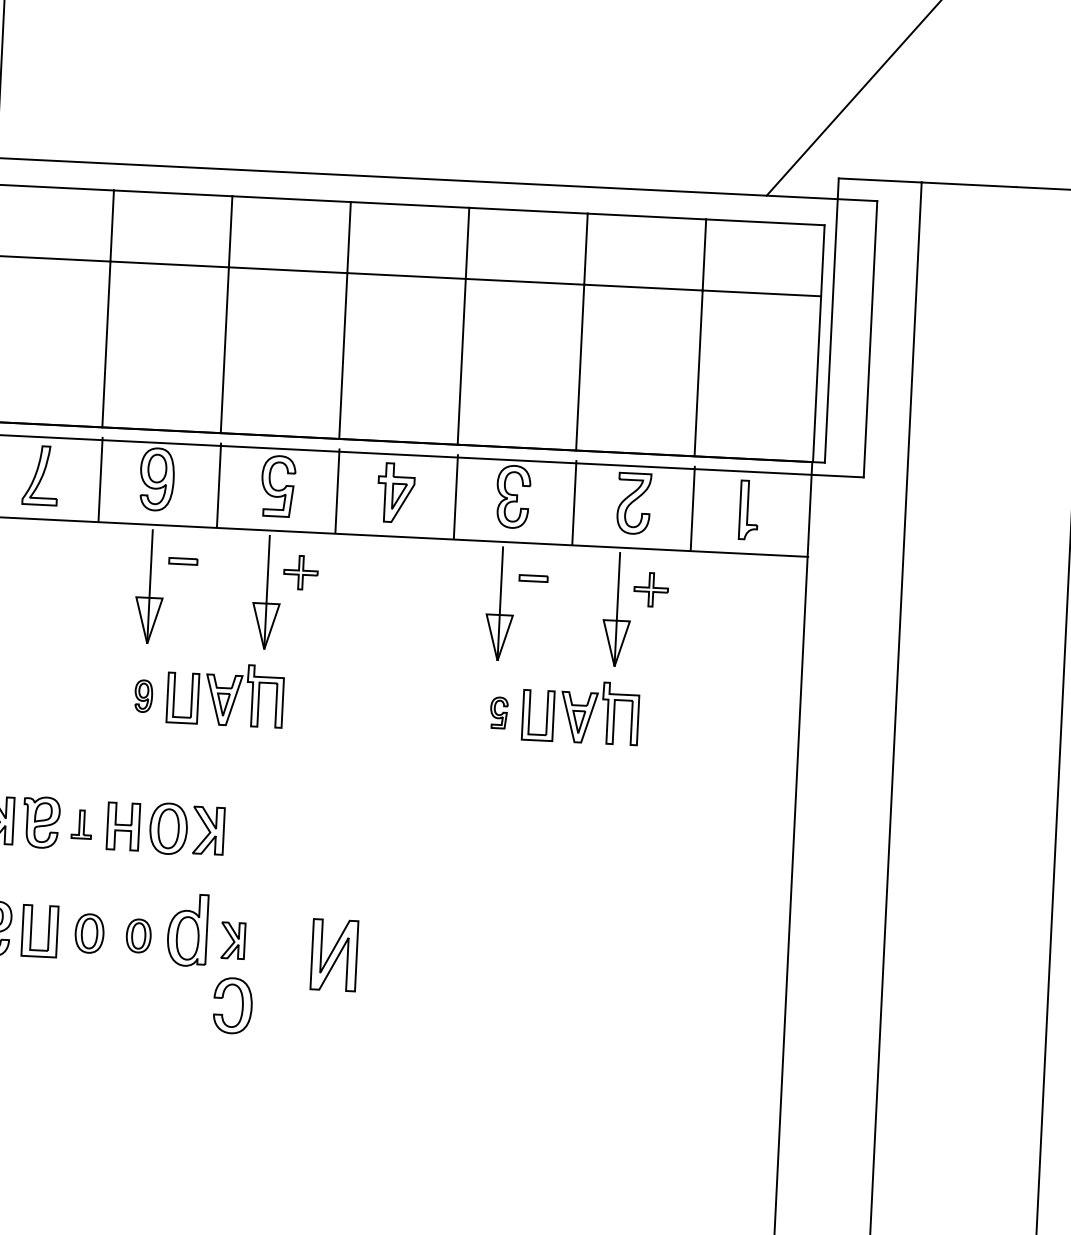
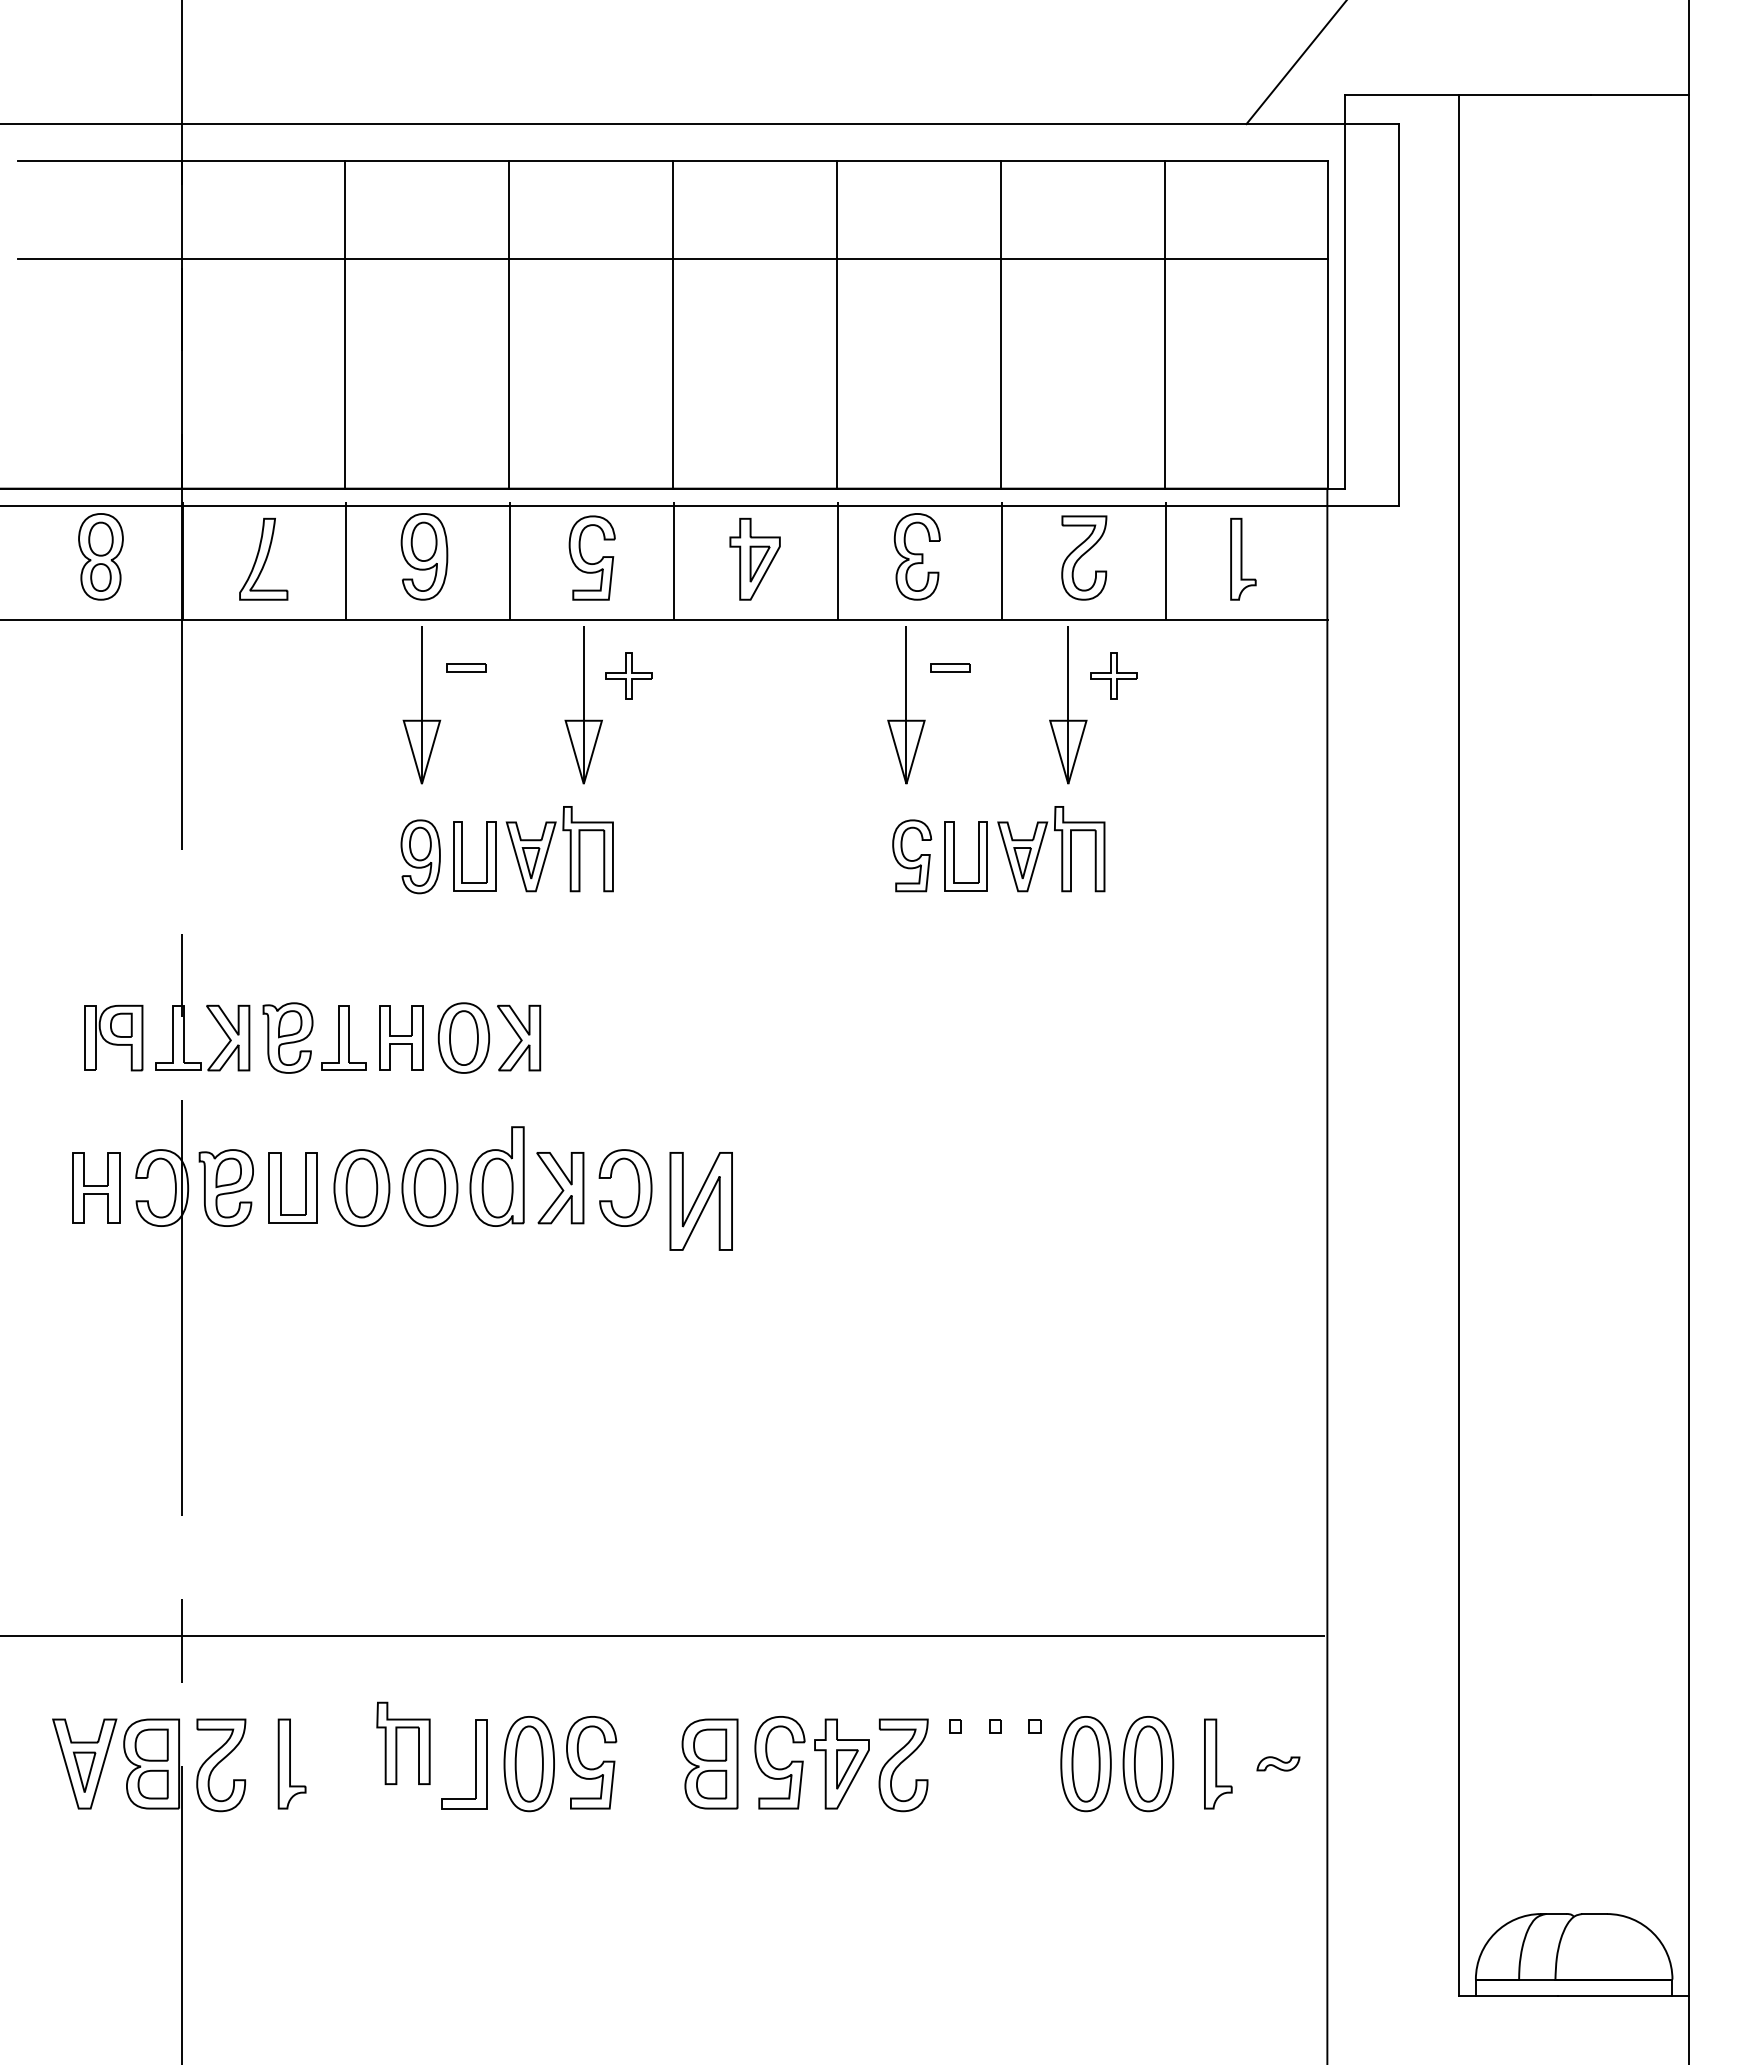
part: (143, 695) -> (420, 856), size x1.67
part: (499, 712) -> (912, 855), size x1.67
part: (81, 824) -> (343, 1037), size x1.67
part: (89, 933) -> (361, 1187), size x1.43
part: (138, 935) -> (429, 1187), size x1.67
part: (233, 940) -> (560, 1188), size x1.43
part: (242, 1005) -> (638, 1187), moved

